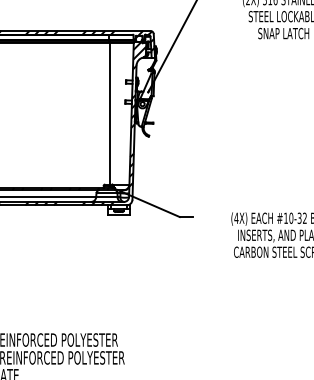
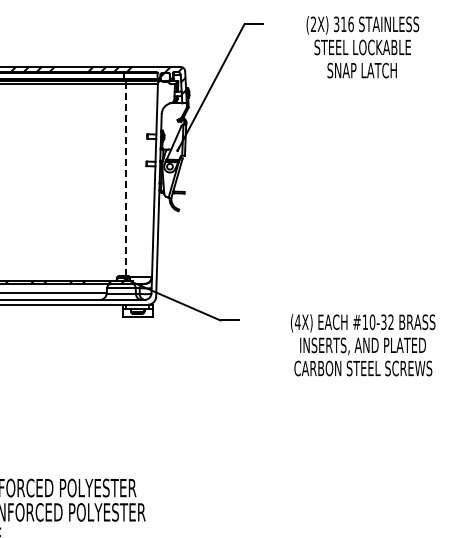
line: (110, 113) -> (126, 179), solid -> dashed
hatch: (85, 123) -> (92, 193), removed

